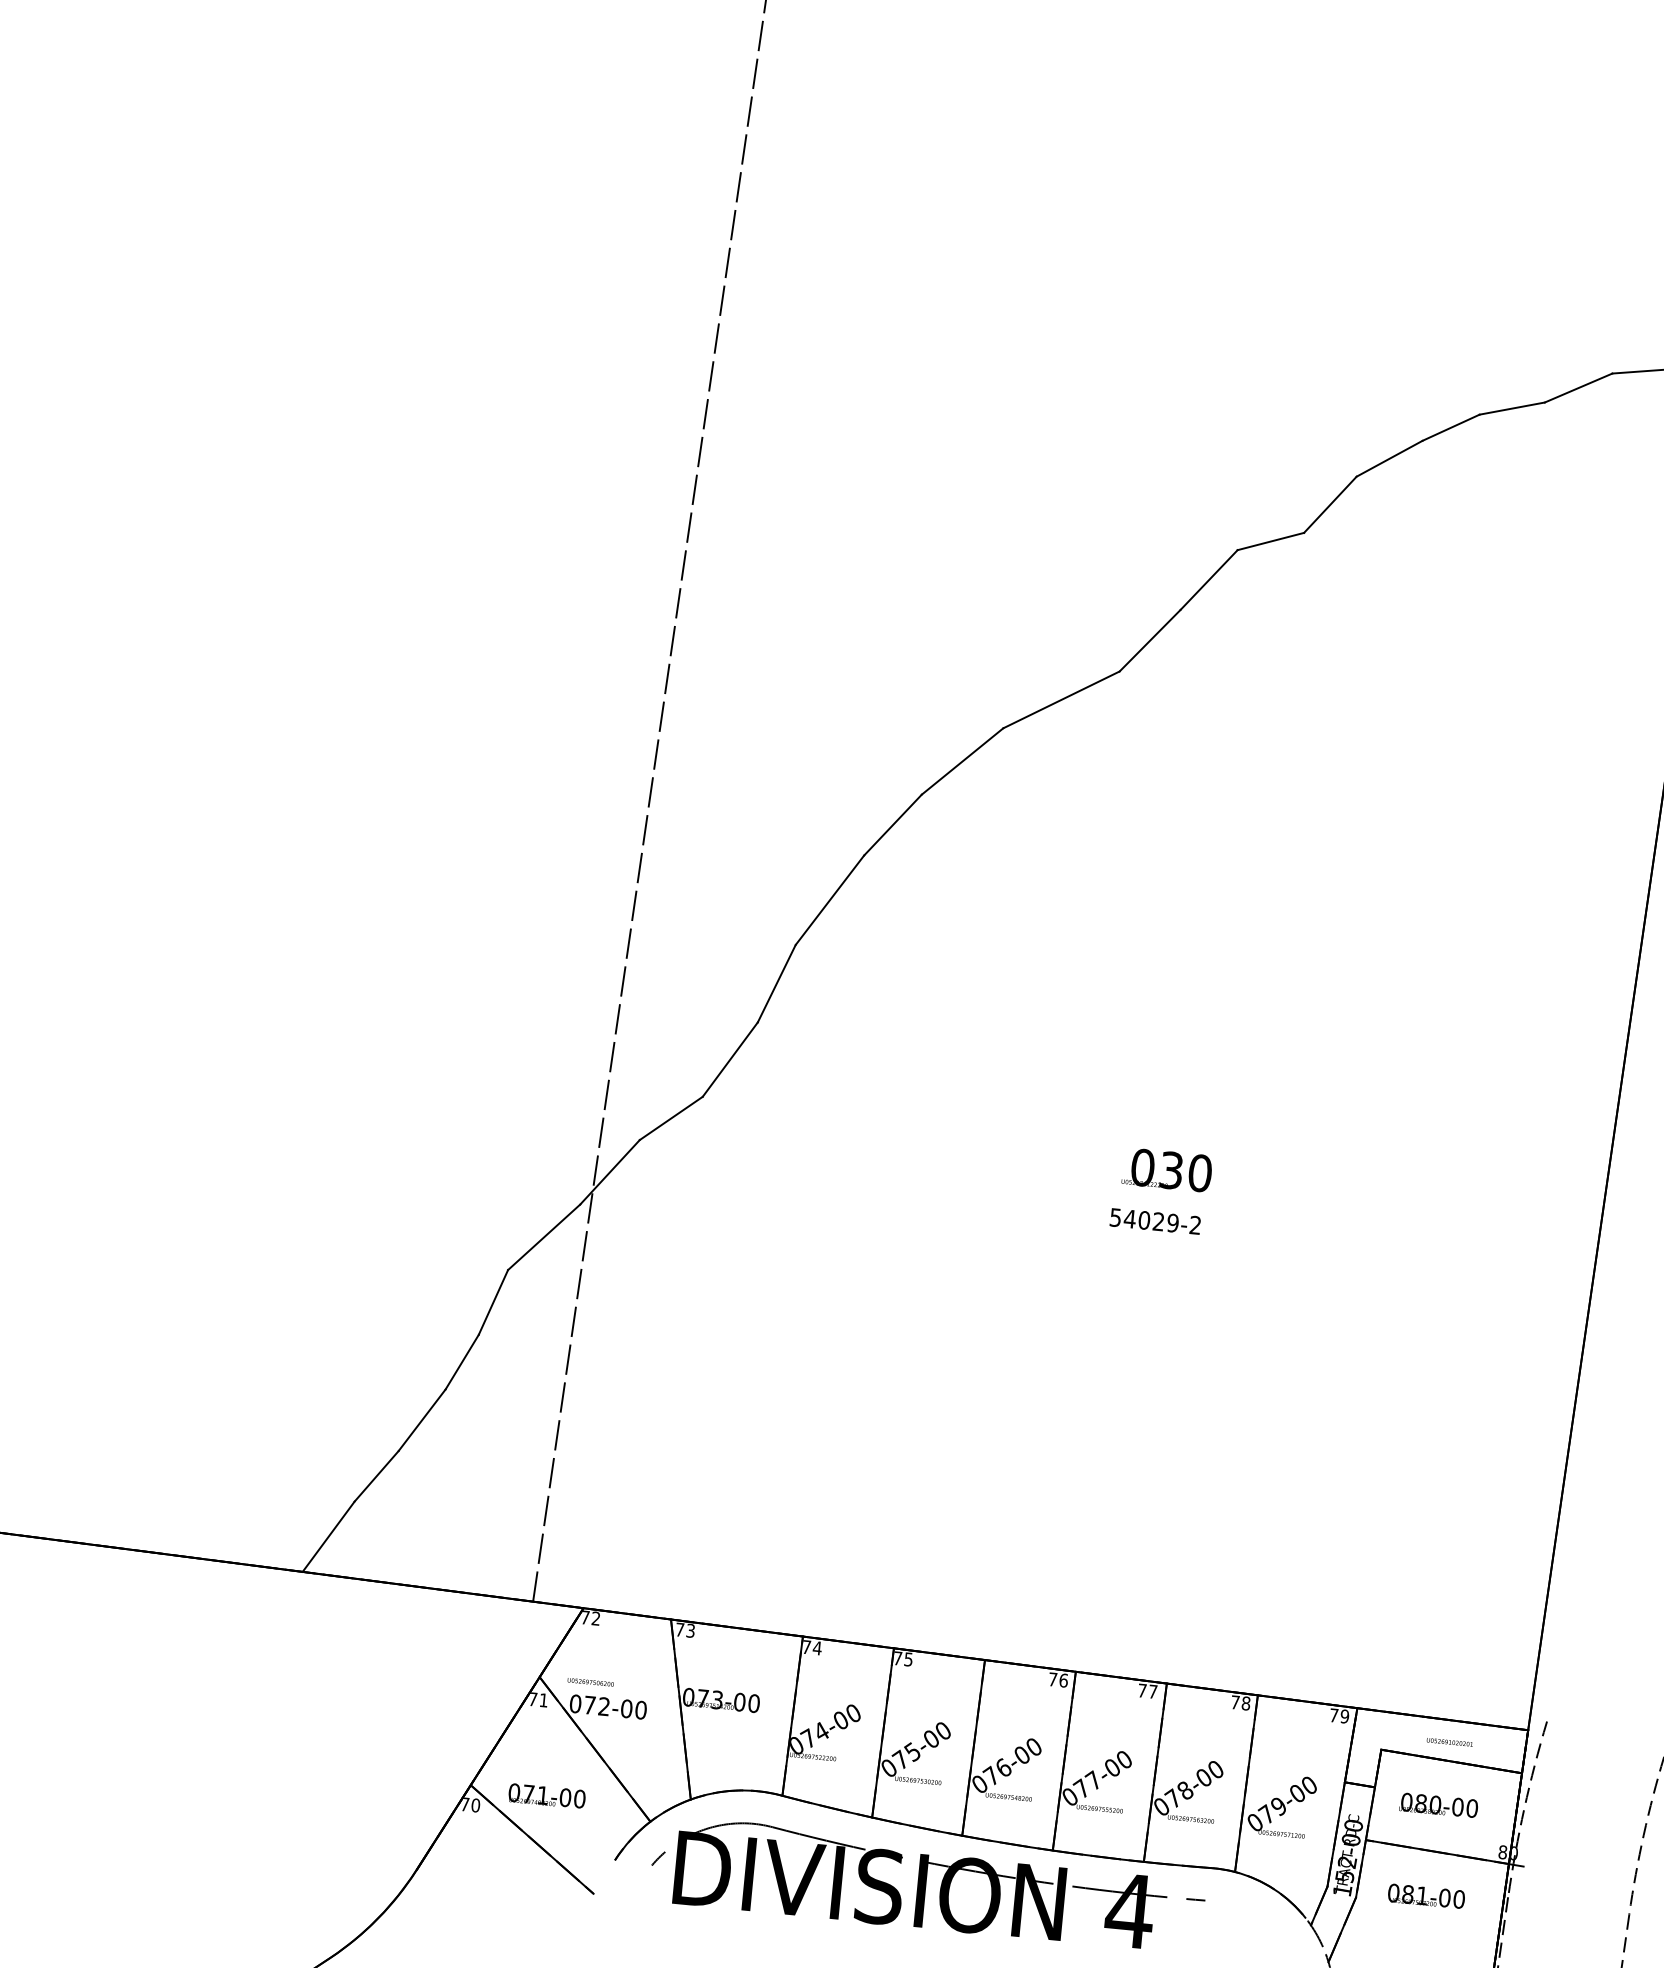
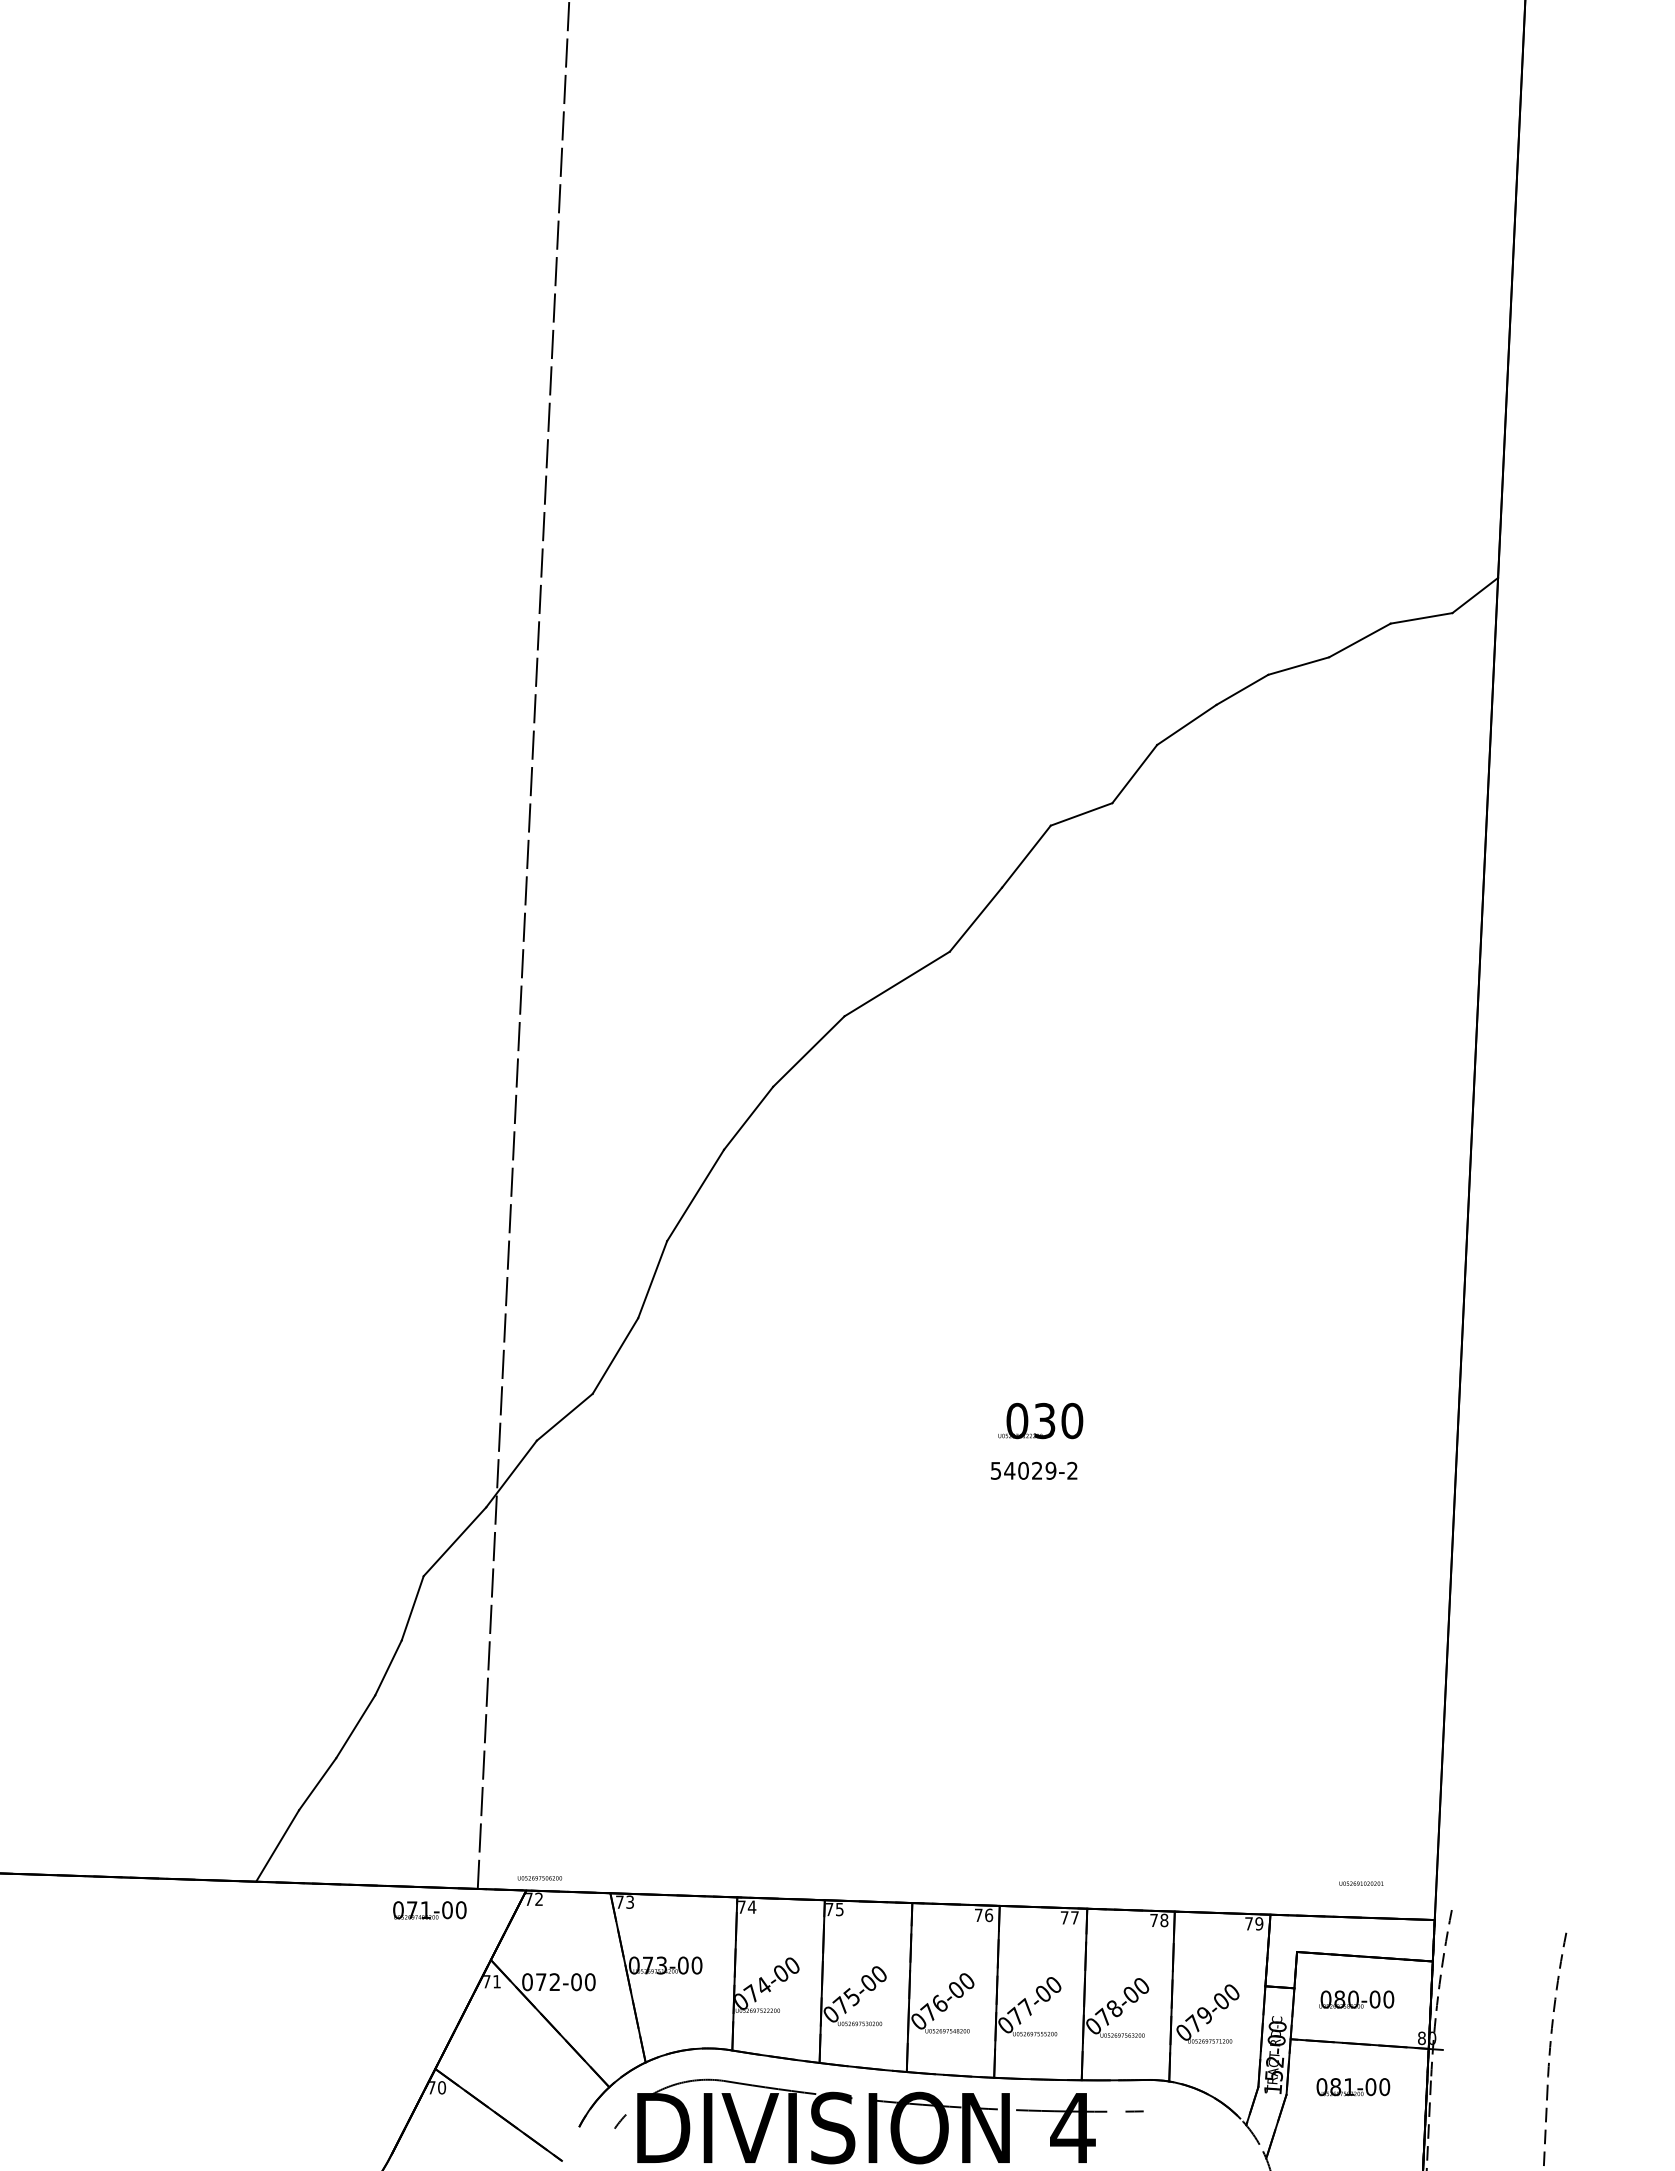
text: (590, 1682) -> (539, 1878), moved
text: (1449, 1742) -> (1361, 1883), moved
text: (546, 1796) -> (429, 1910), moved

